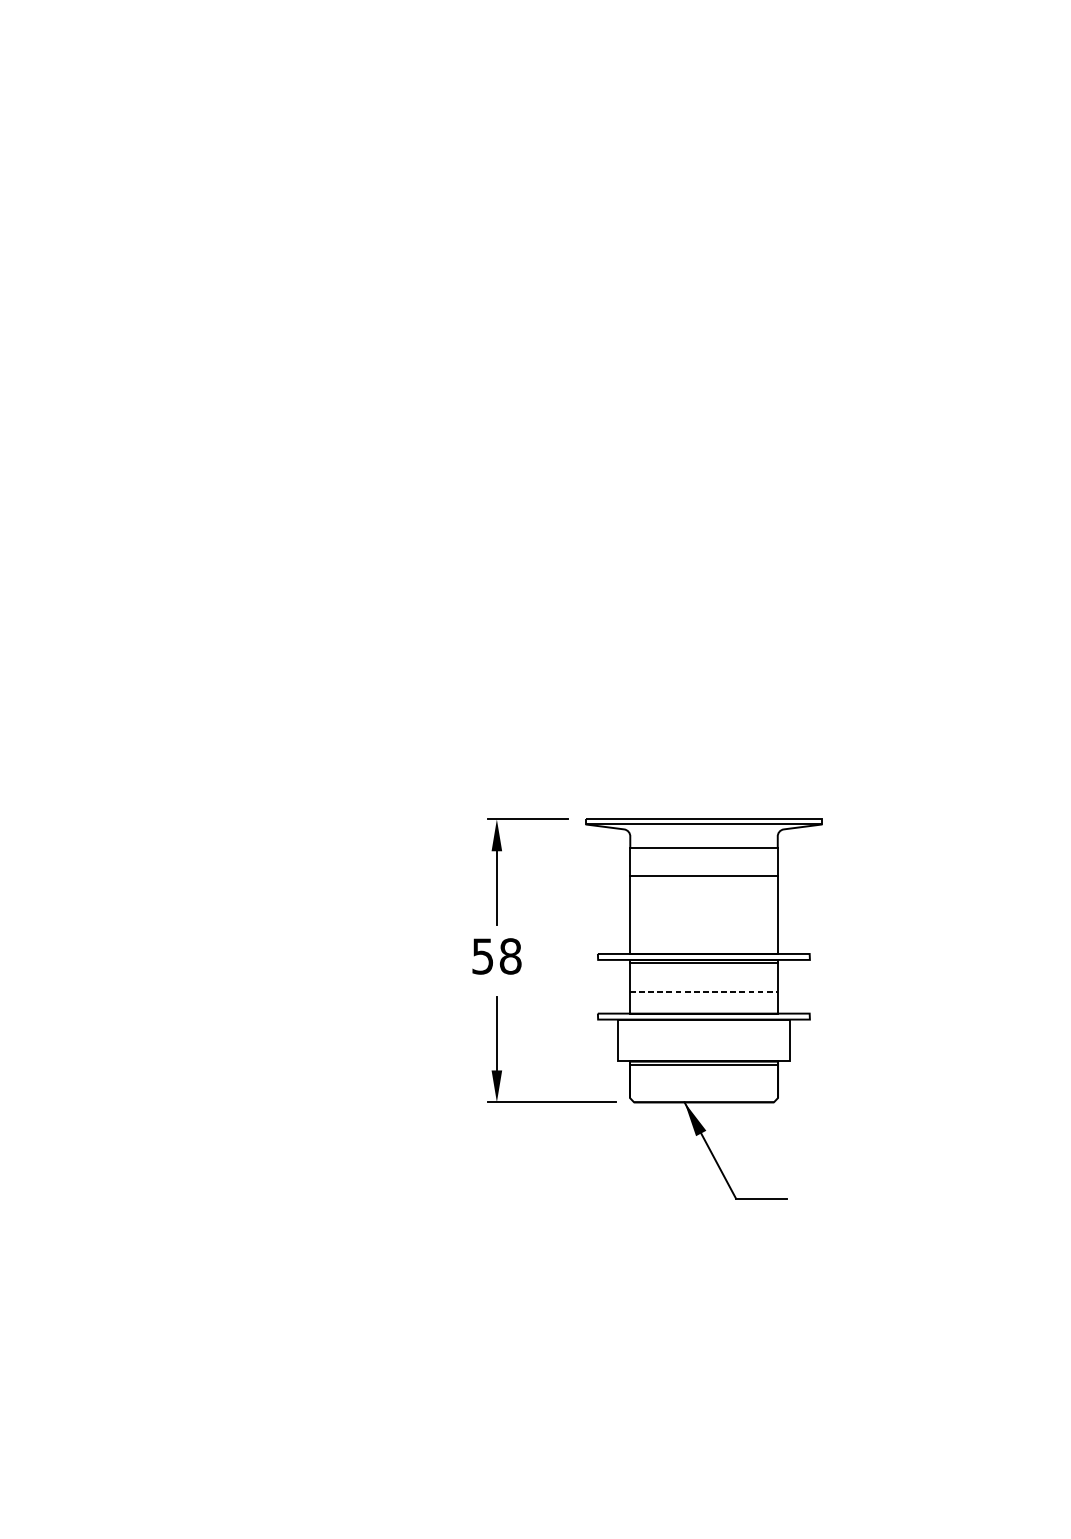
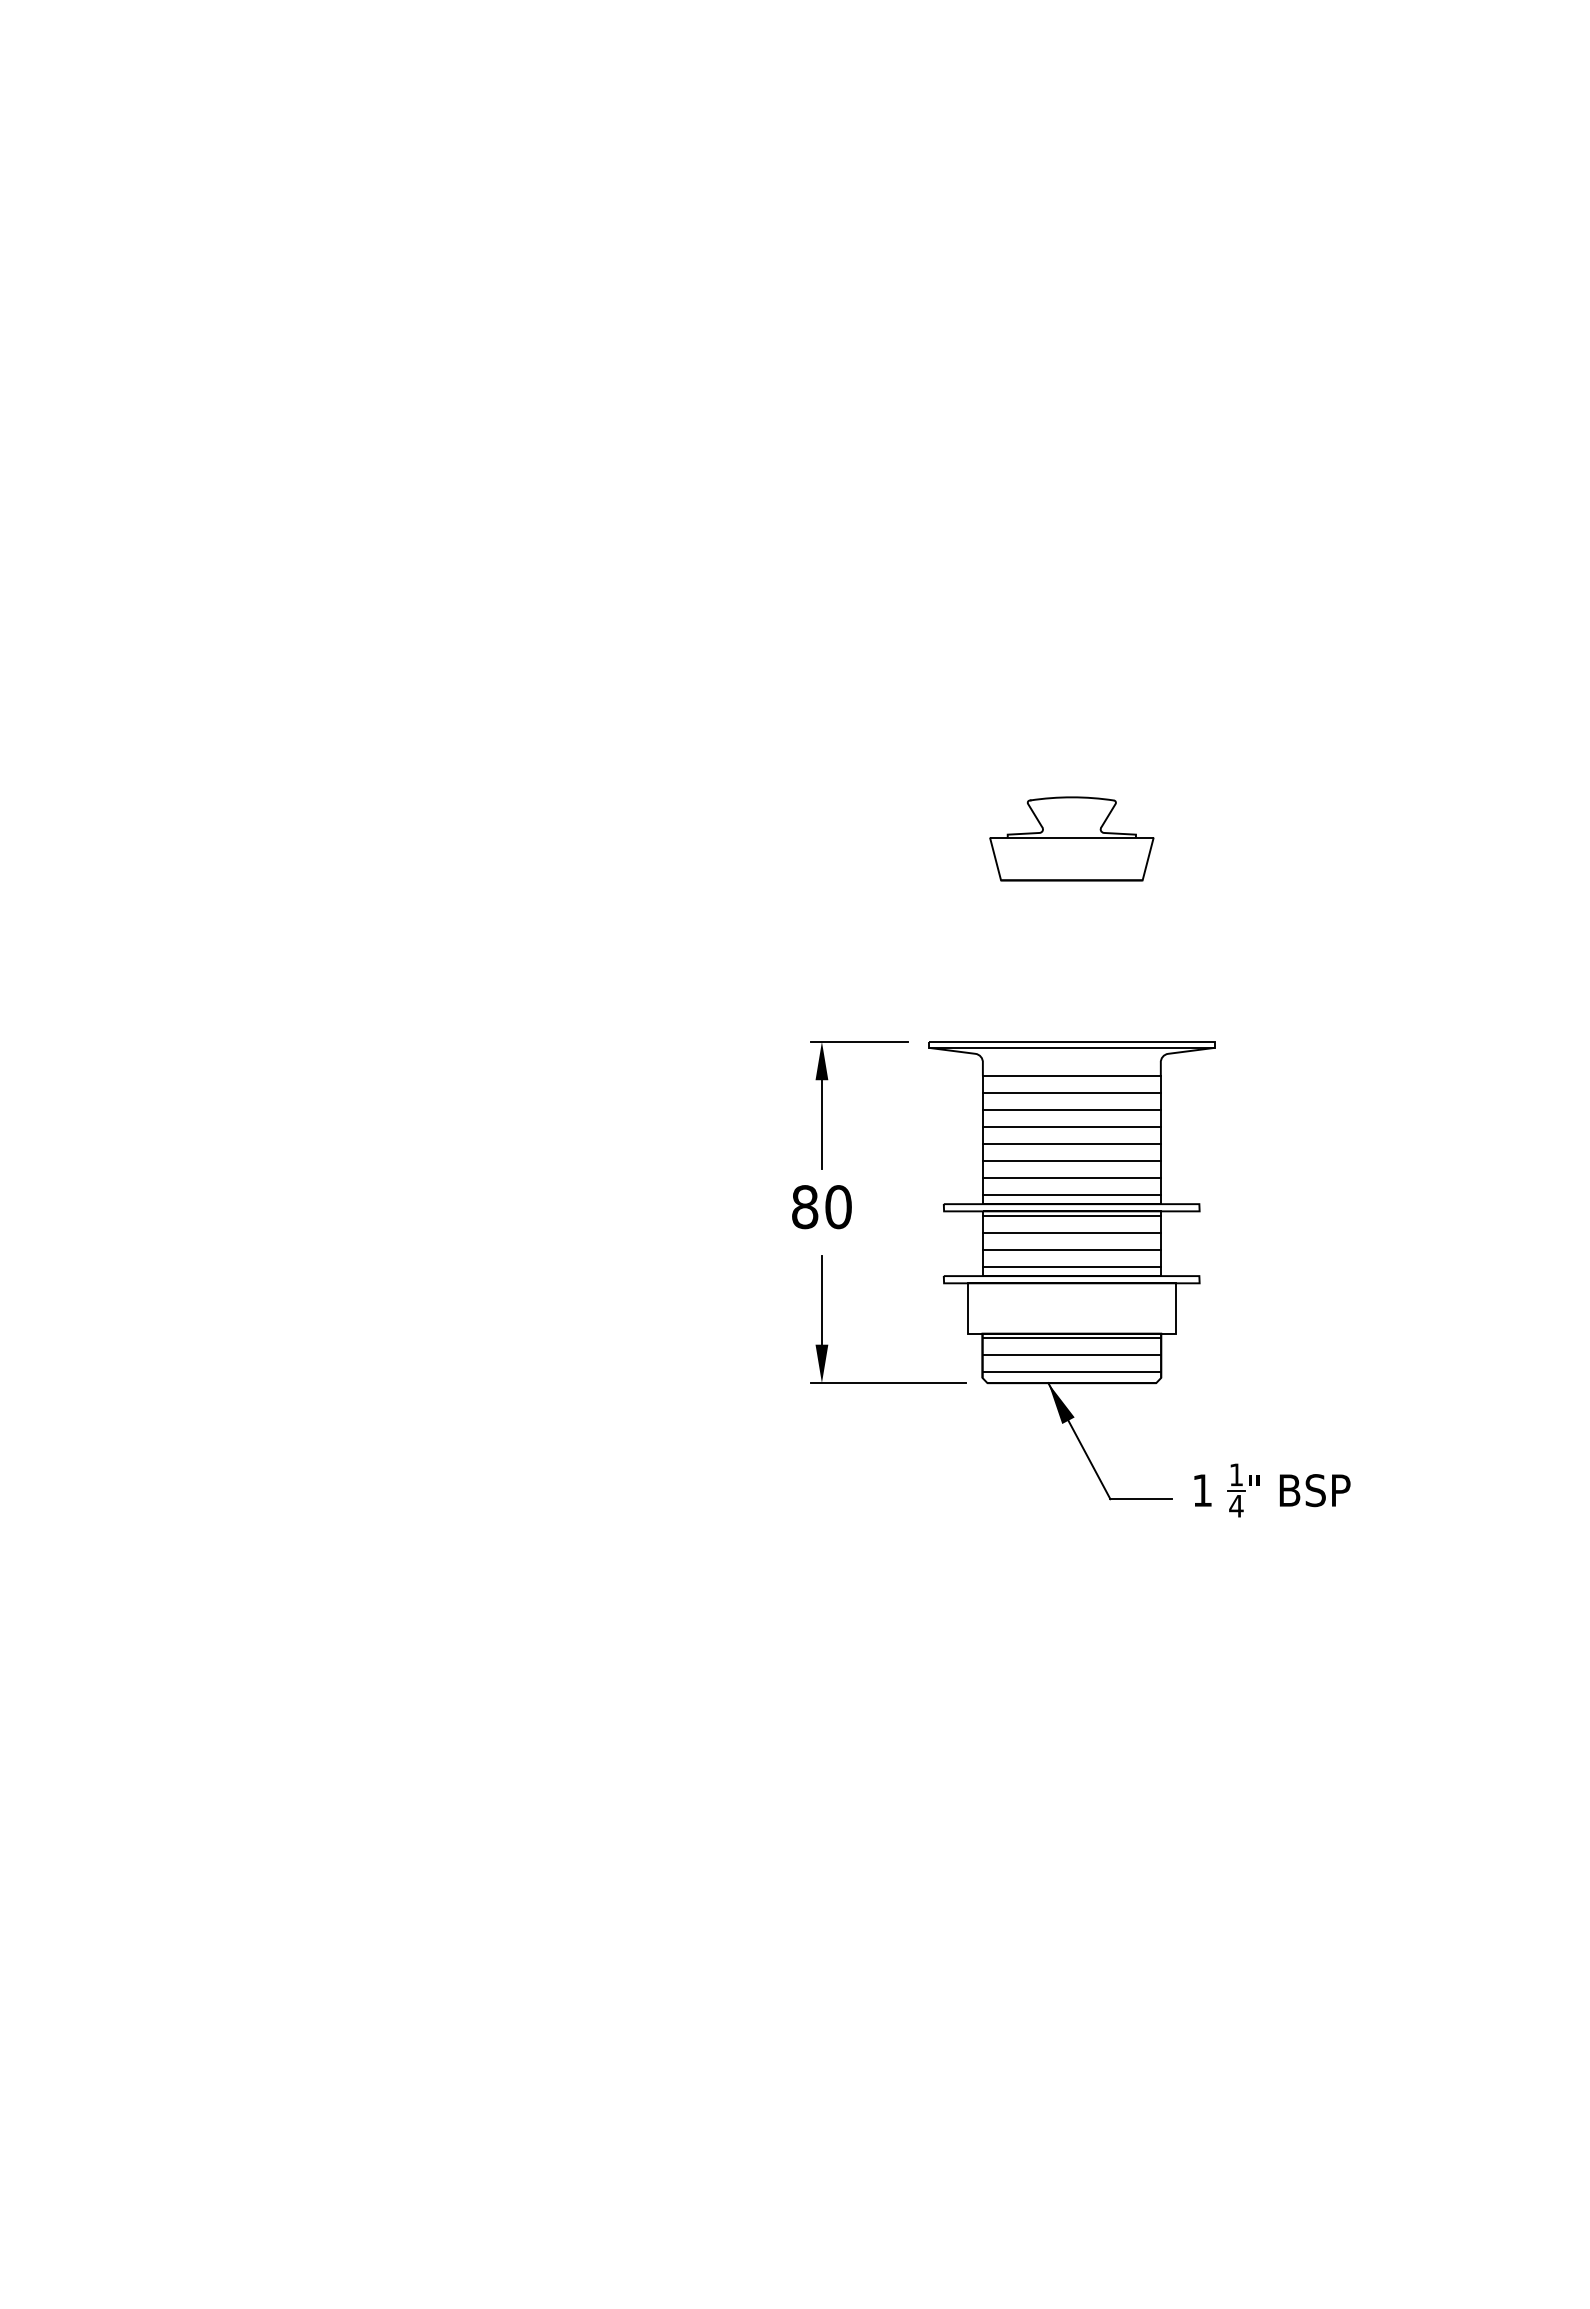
part: (703, 650) -> (1071, 838), added
line: (703, 861) -> (1071, 1092), added
line: (703, 890) -> (1071, 1127), added
line: (703, 904) -> (1071, 1144), added
line: (703, 918) -> (1071, 1161), added
line: (703, 932) -> (1071, 1178), added
line: (703, 946) -> (1071, 1195), added
text: (496, 956) -> (821, 1207), 58 -> 80
line: (703, 977) -> (1071, 1232), added
line: (704, 991) -> (1072, 1249), dashed -> solid
line: (703, 1005) -> (1071, 1266), added
line: (703, 1079) -> (1071, 1355), added
line: (703, 1093) -> (1071, 1372), added
part: (876, 1191) -> (1280, 1490), added

